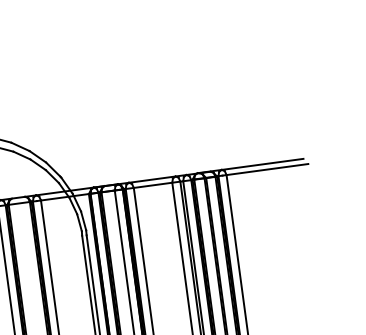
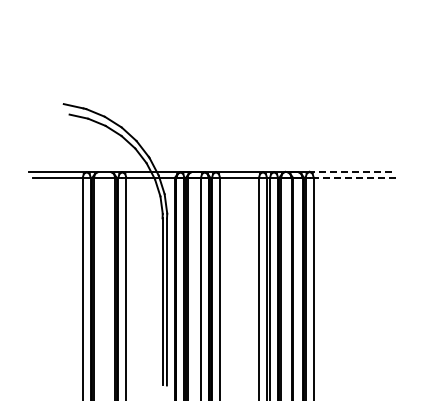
line: (262, 164) -> (350, 171), solid -> dashed
line: (266, 169) -> (354, 177), solid -> dashed

